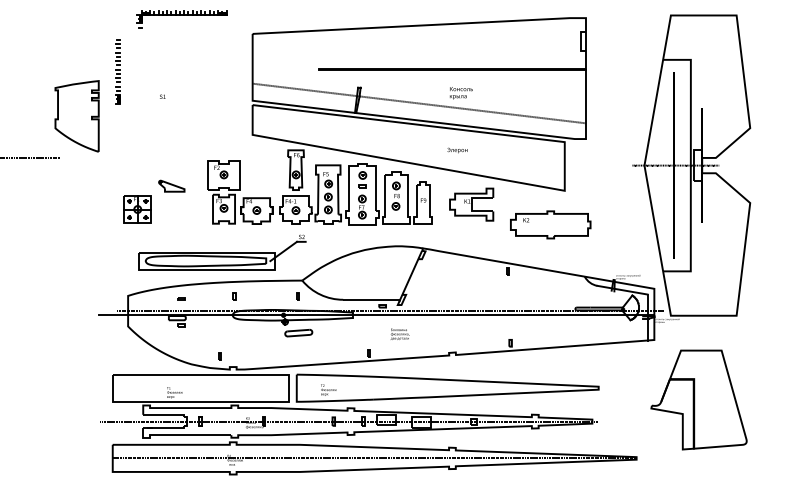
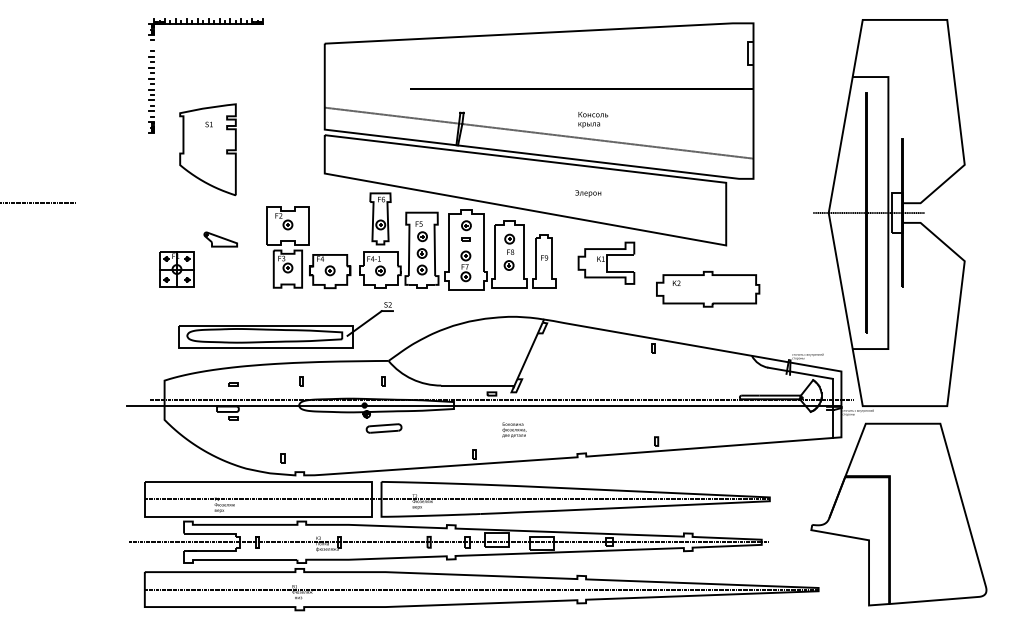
part: (181, 19) -> (205, 29), moved
part: (76, 116) -> (207, 149), moved
line: (355, 388) -> (456, 499), added
part: (698, 400) -> (898, 514), size x1.43

